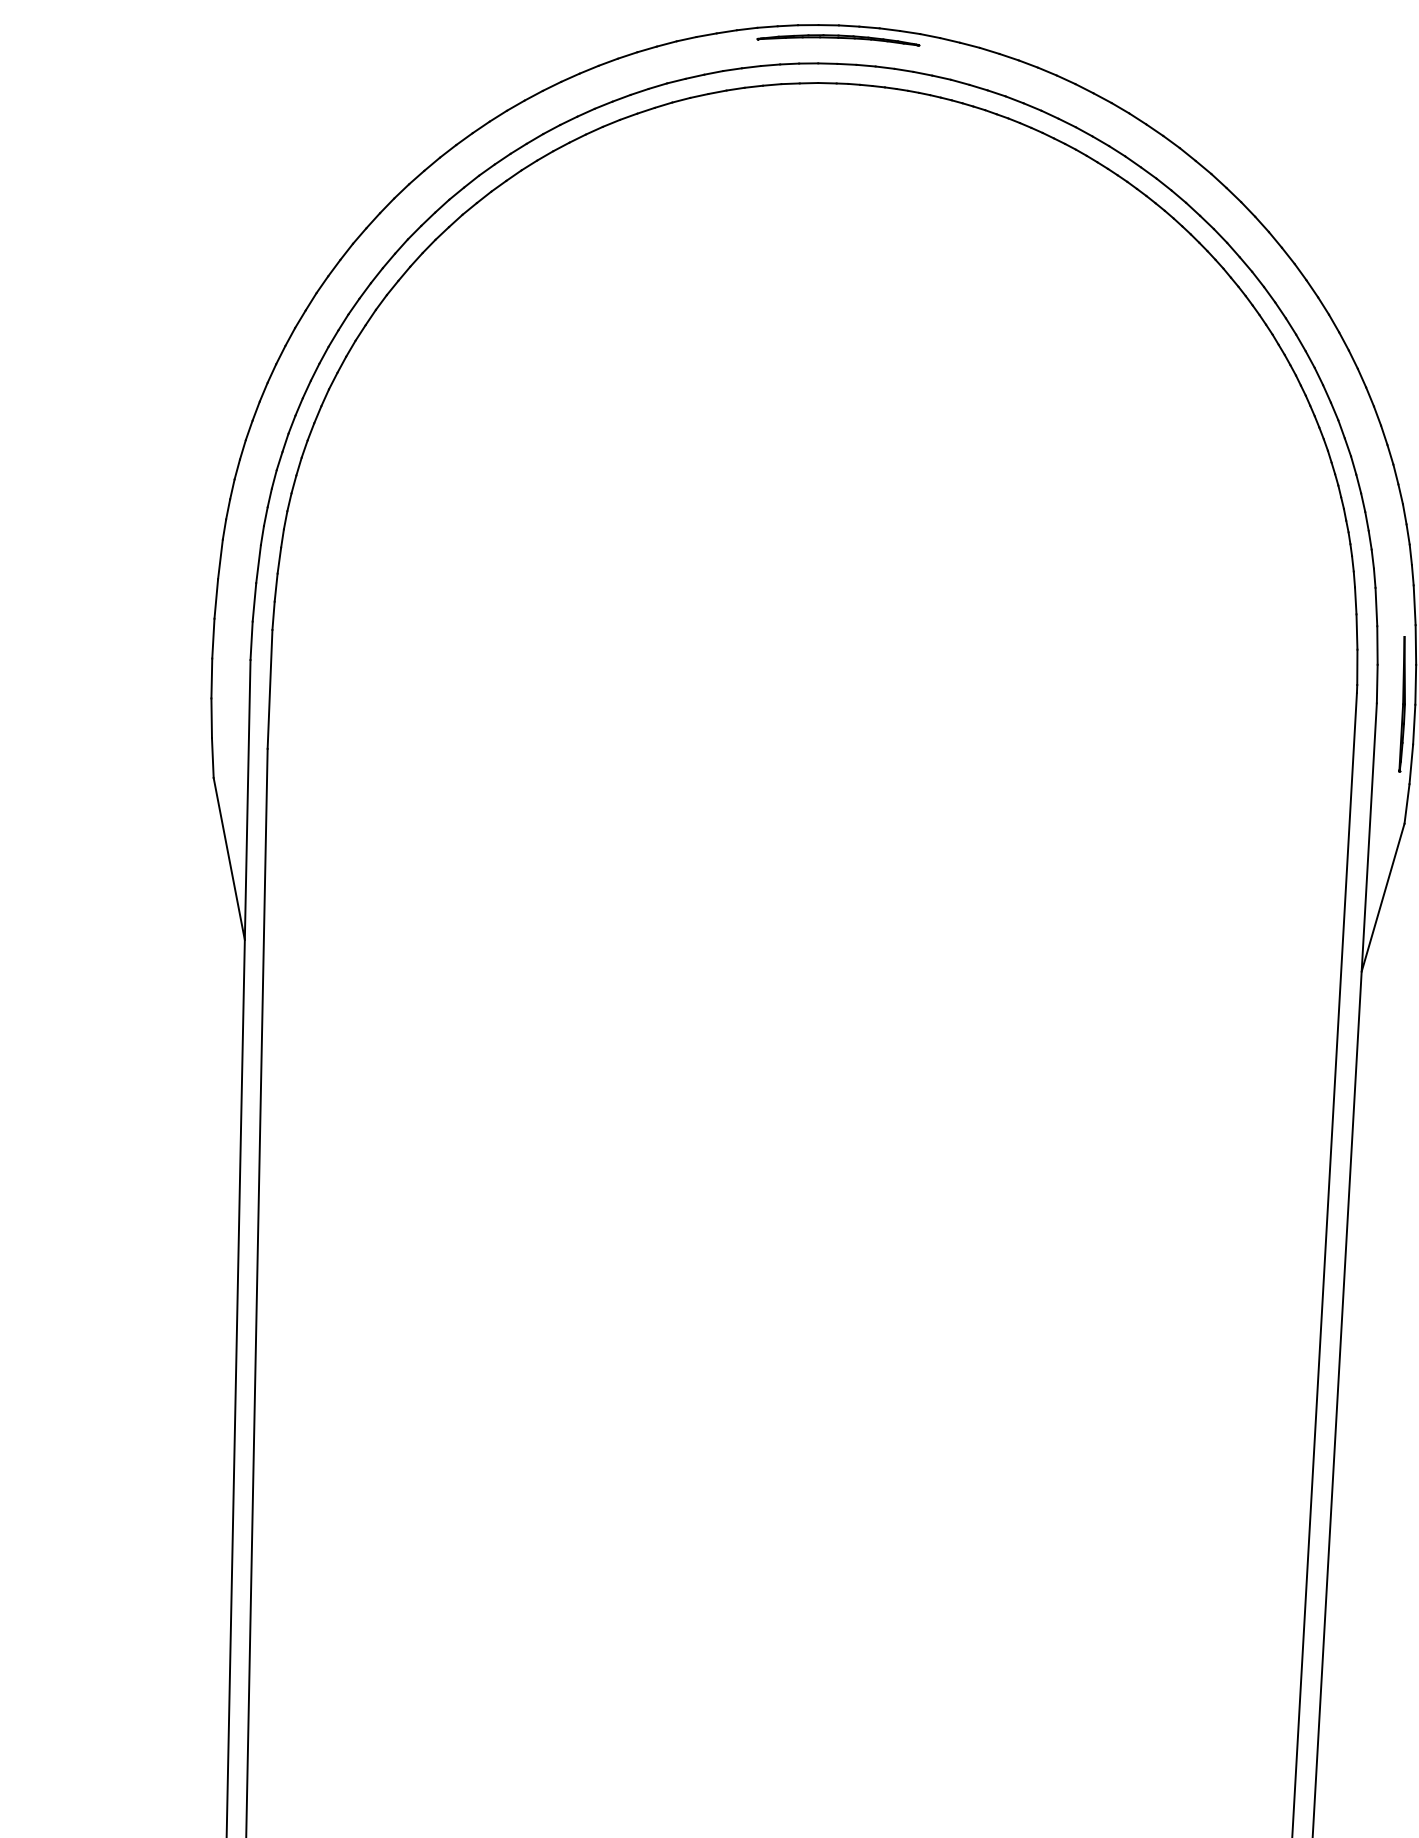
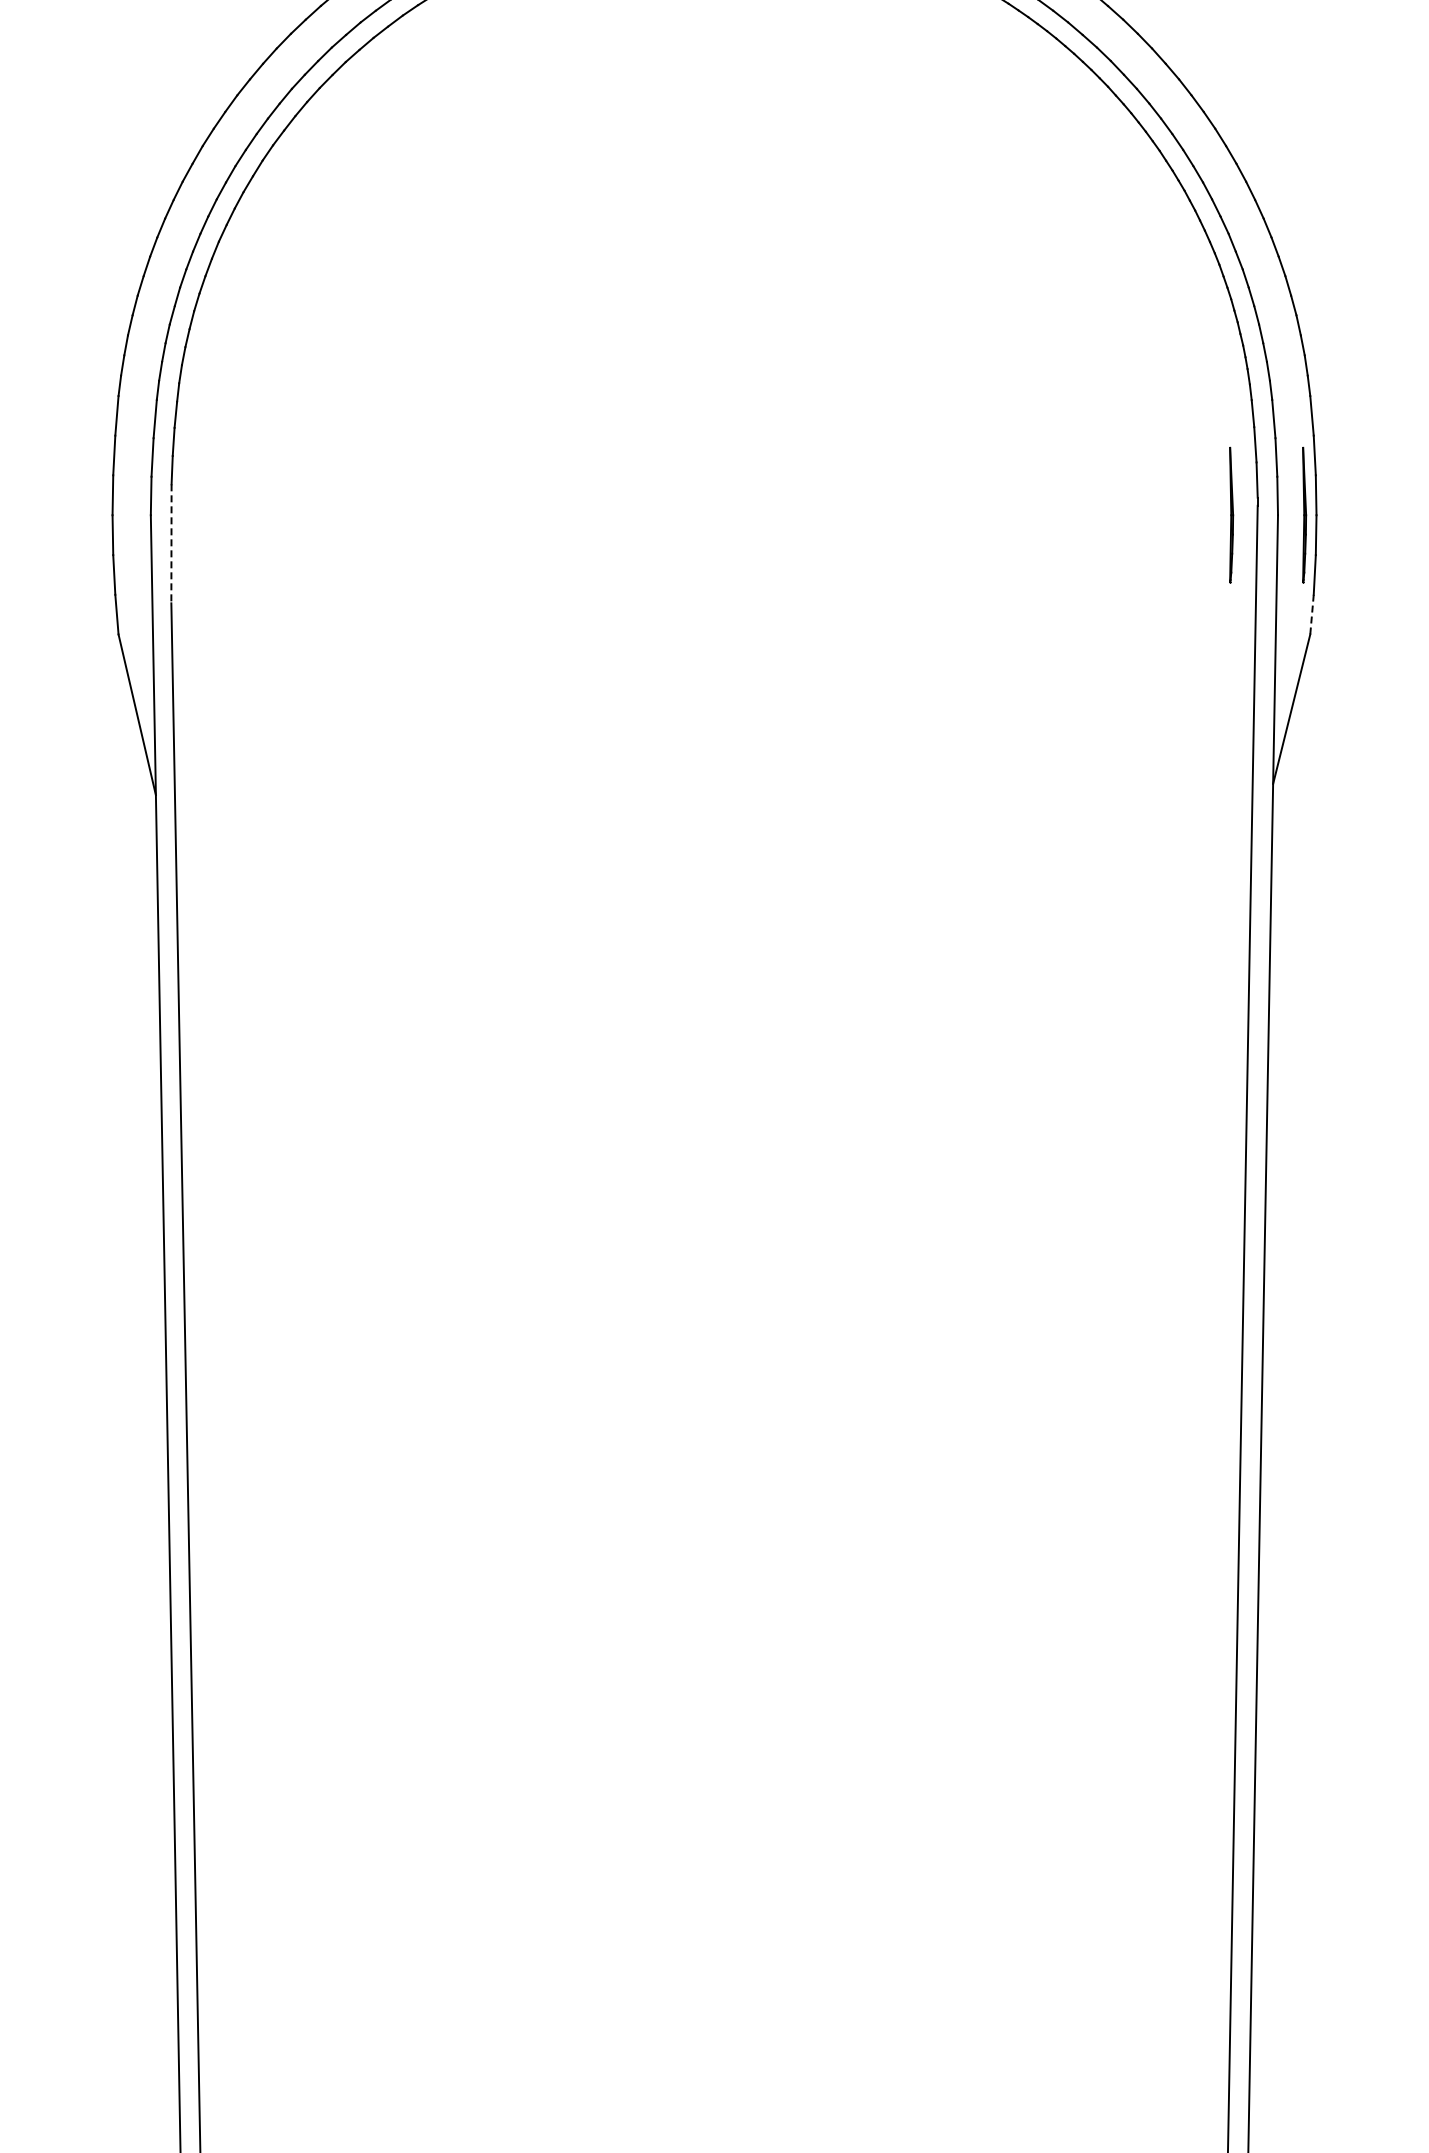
line: (270, 690) -> (171, 544), solid -> dashed
part: (1330, 700) -> (1231, 514), added
line: (1407, 803) -> (1312, 614), solid -> dashed

